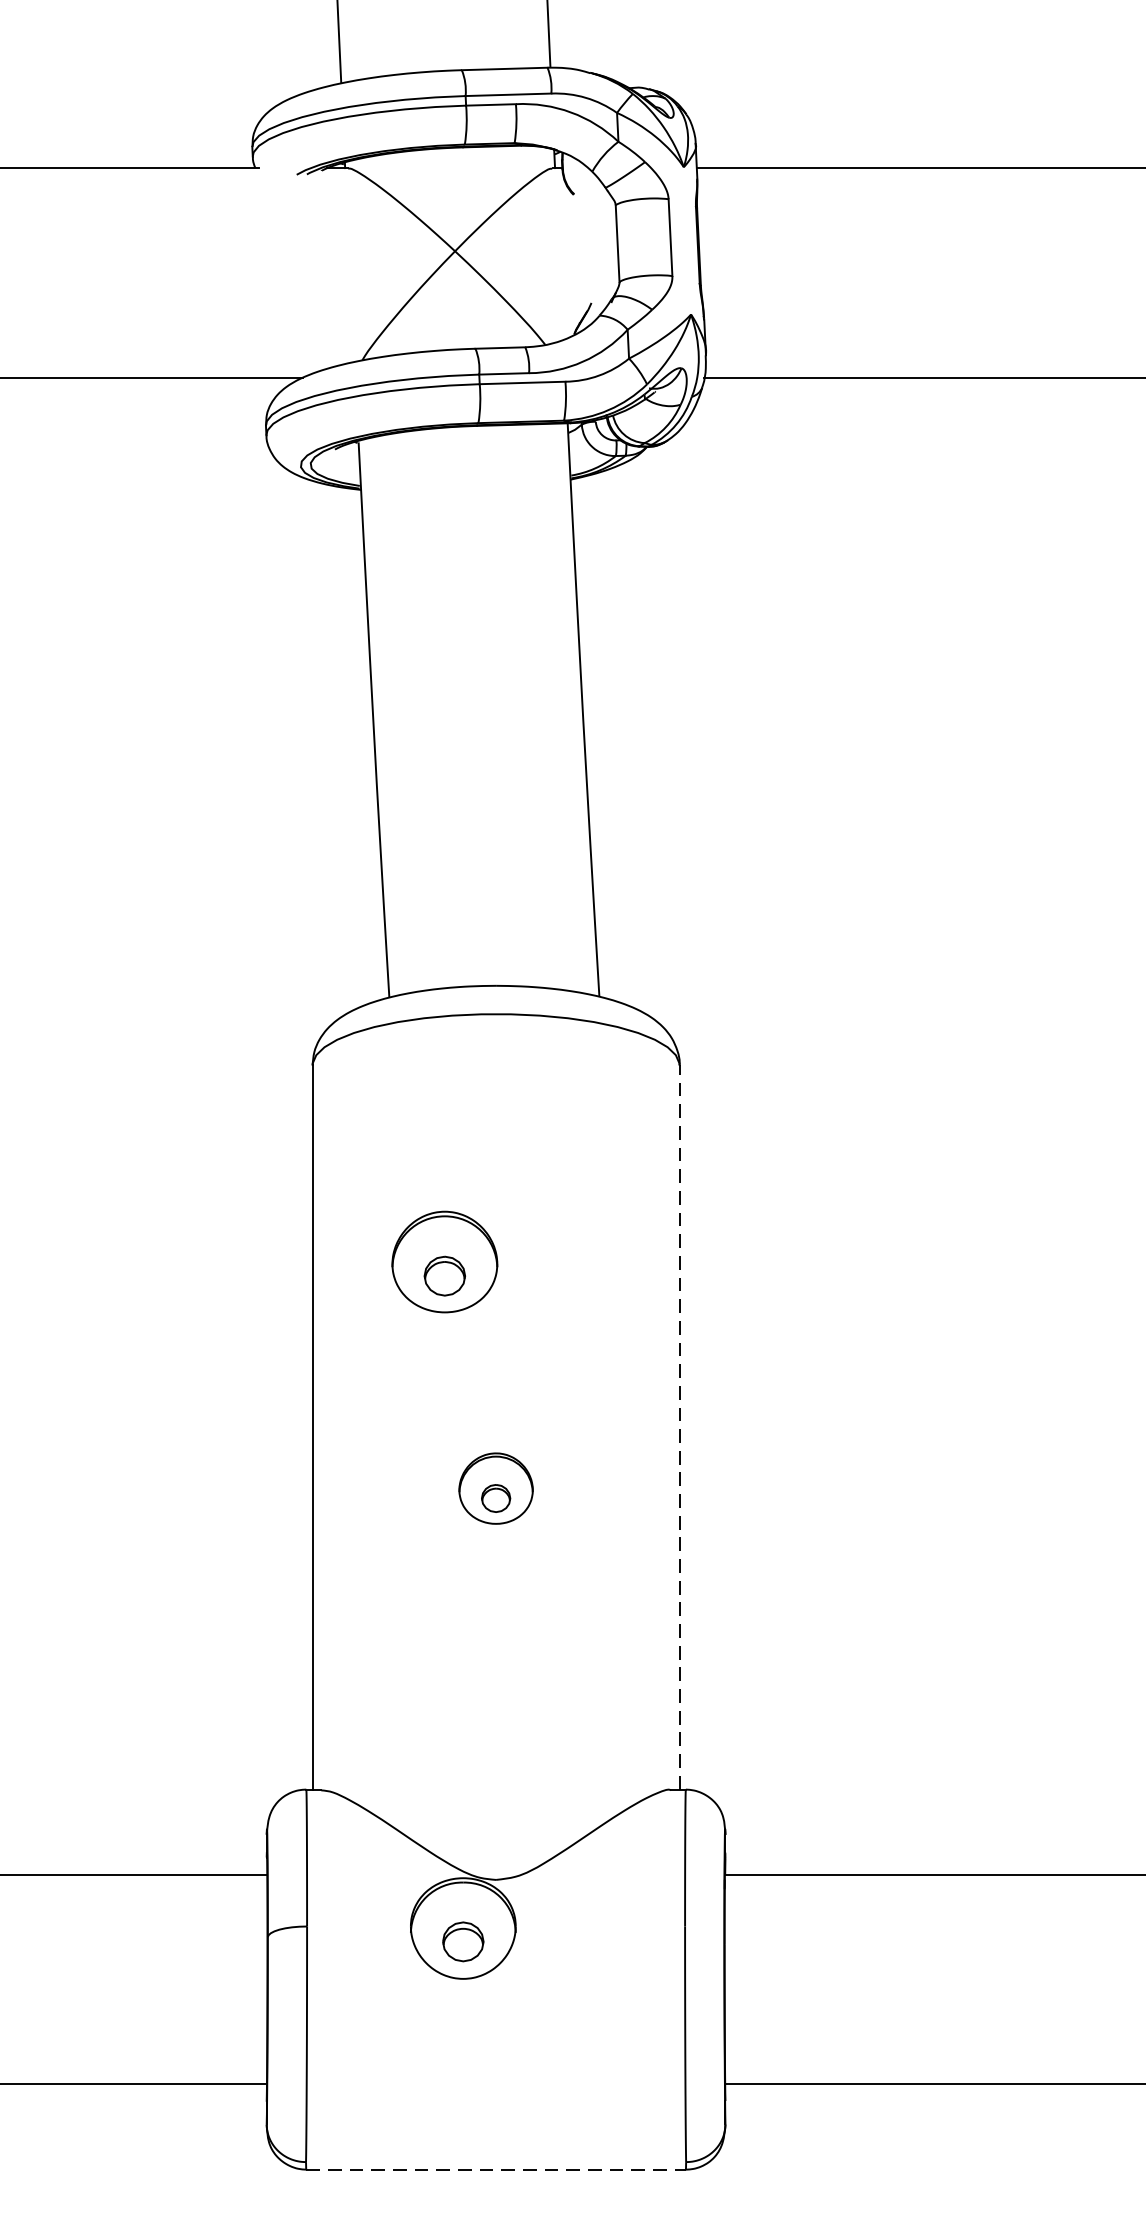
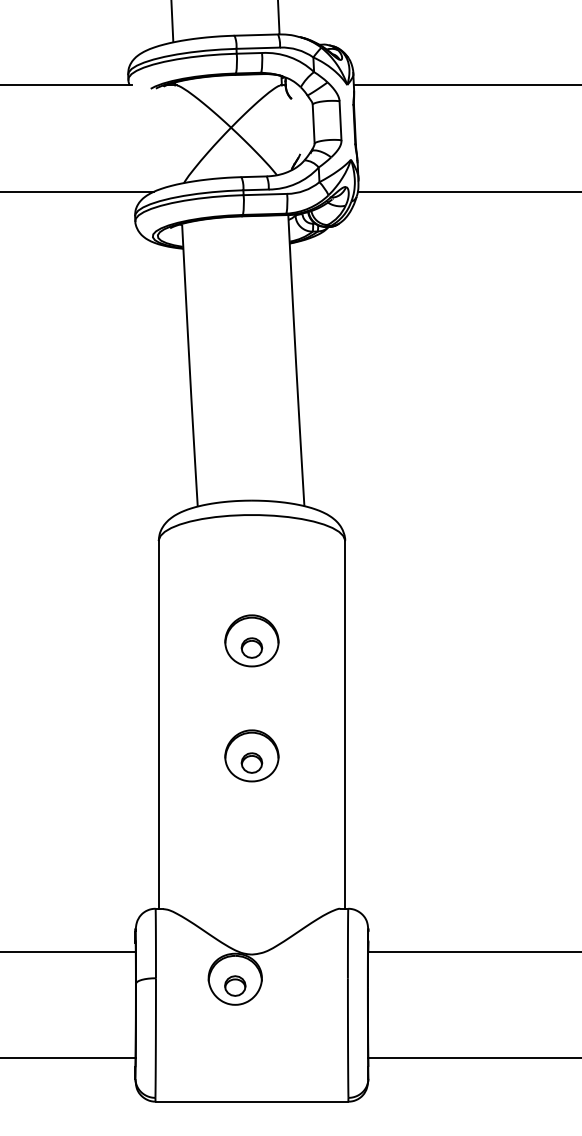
part: (443, 1261) -> (251, 640), moved
line: (680, 1426) -> (345, 724), dashed -> solid
part: (495, 1487) -> (251, 755), size x1.43
line: (497, 2169) -> (252, 1101), dashed -> solid

